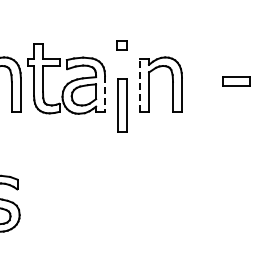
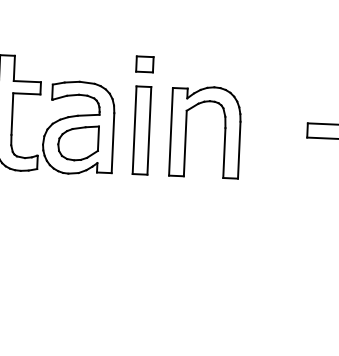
line: (140, 85) -> (171, 131), dashed -> solid
line: (105, 94) -> (113, 143), dashed -> solid
part: (122, 105) -> (142, 130), moved

